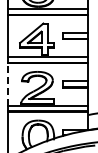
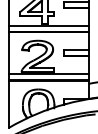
line: (8, 83) -> (8, 52), dashed -> solid

